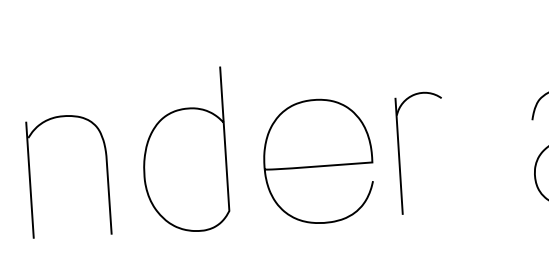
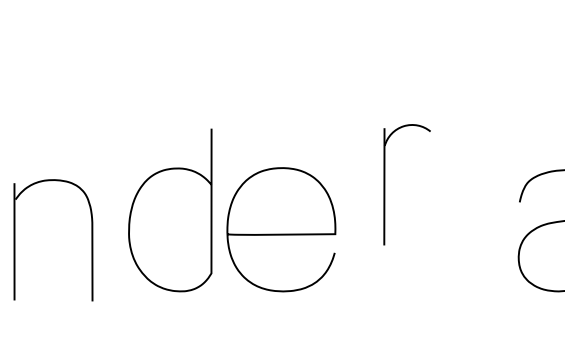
part: (400, 153) -> (385, 184), moved
curve: (318, 165) -> (281, 233), moved
part: (30, 178) -> (15, 240), moved

